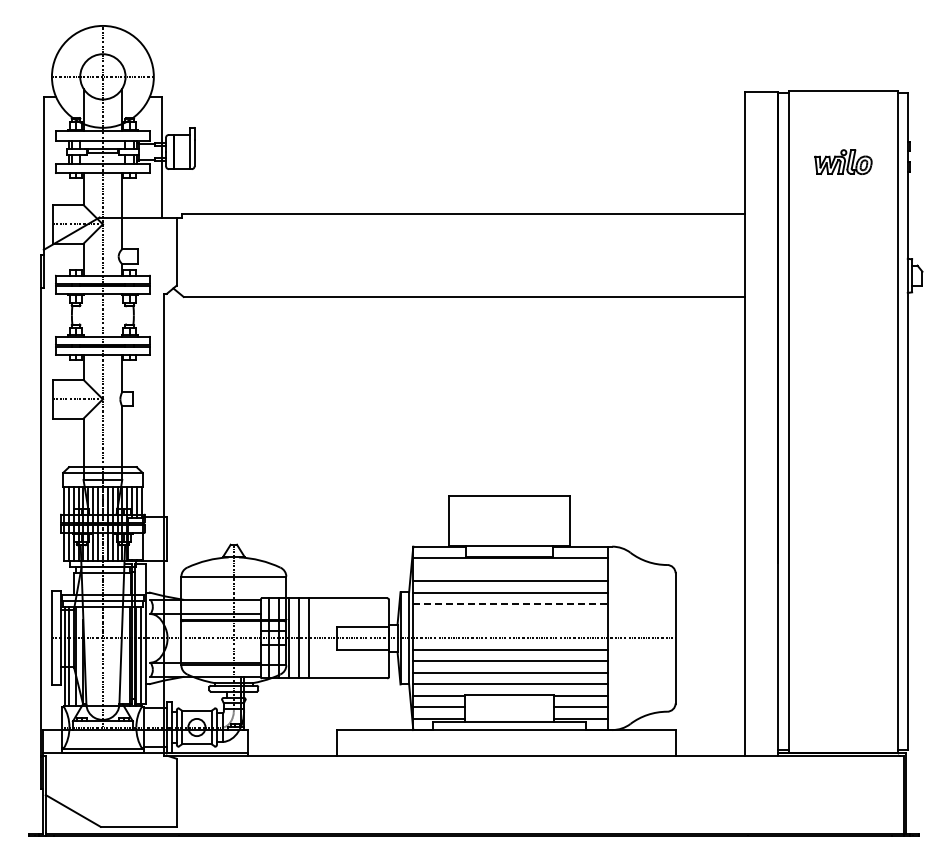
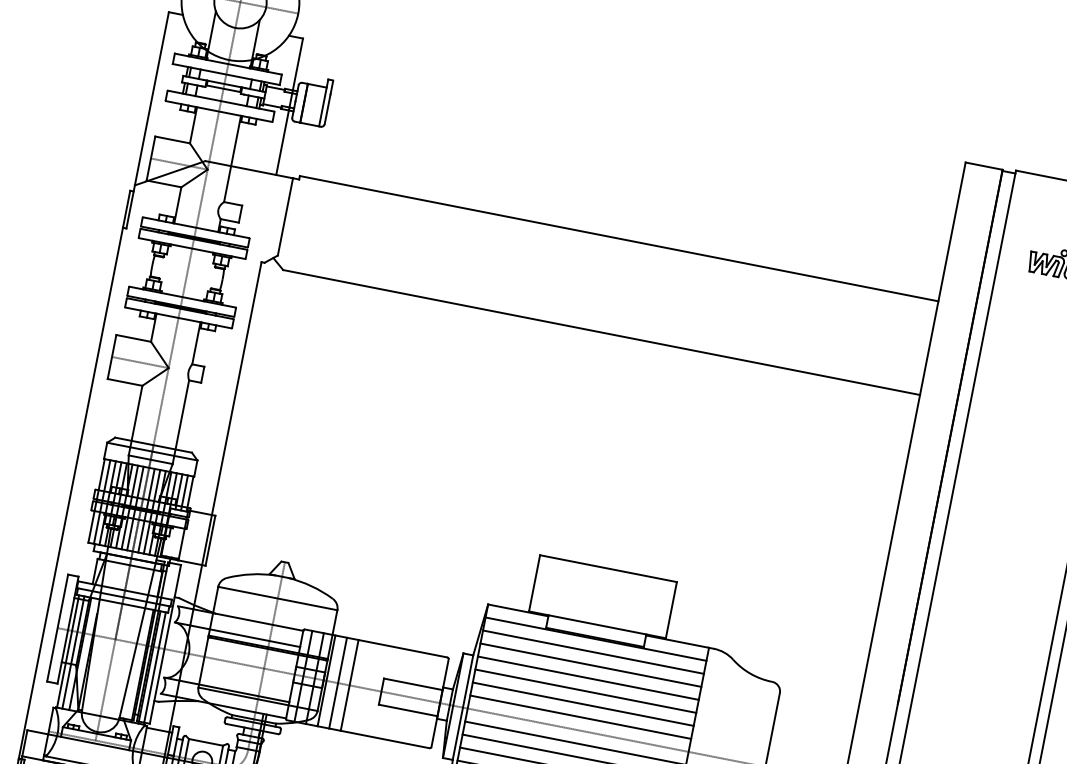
line: (510, 569) -> (593, 652), added
line: (511, 603) -> (586, 690), dashed -> solid
line: (510, 615) -> (583, 704), added
line: (510, 626) -> (580, 716), added

